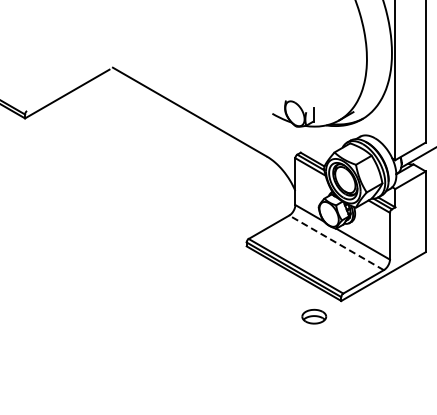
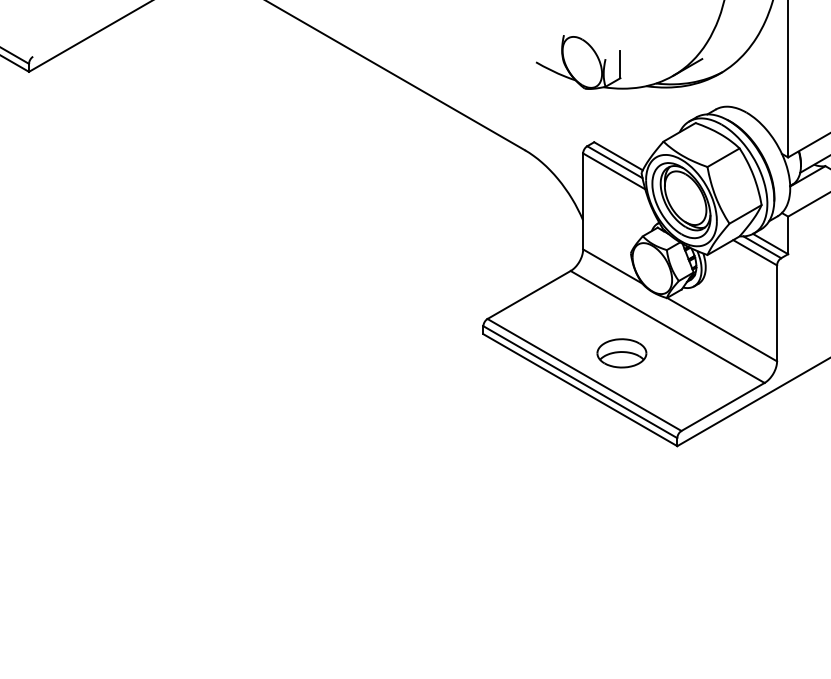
line: (336, 242) -> (667, 326), dashed -> solid
part: (314, 316) -> (622, 352), moved

